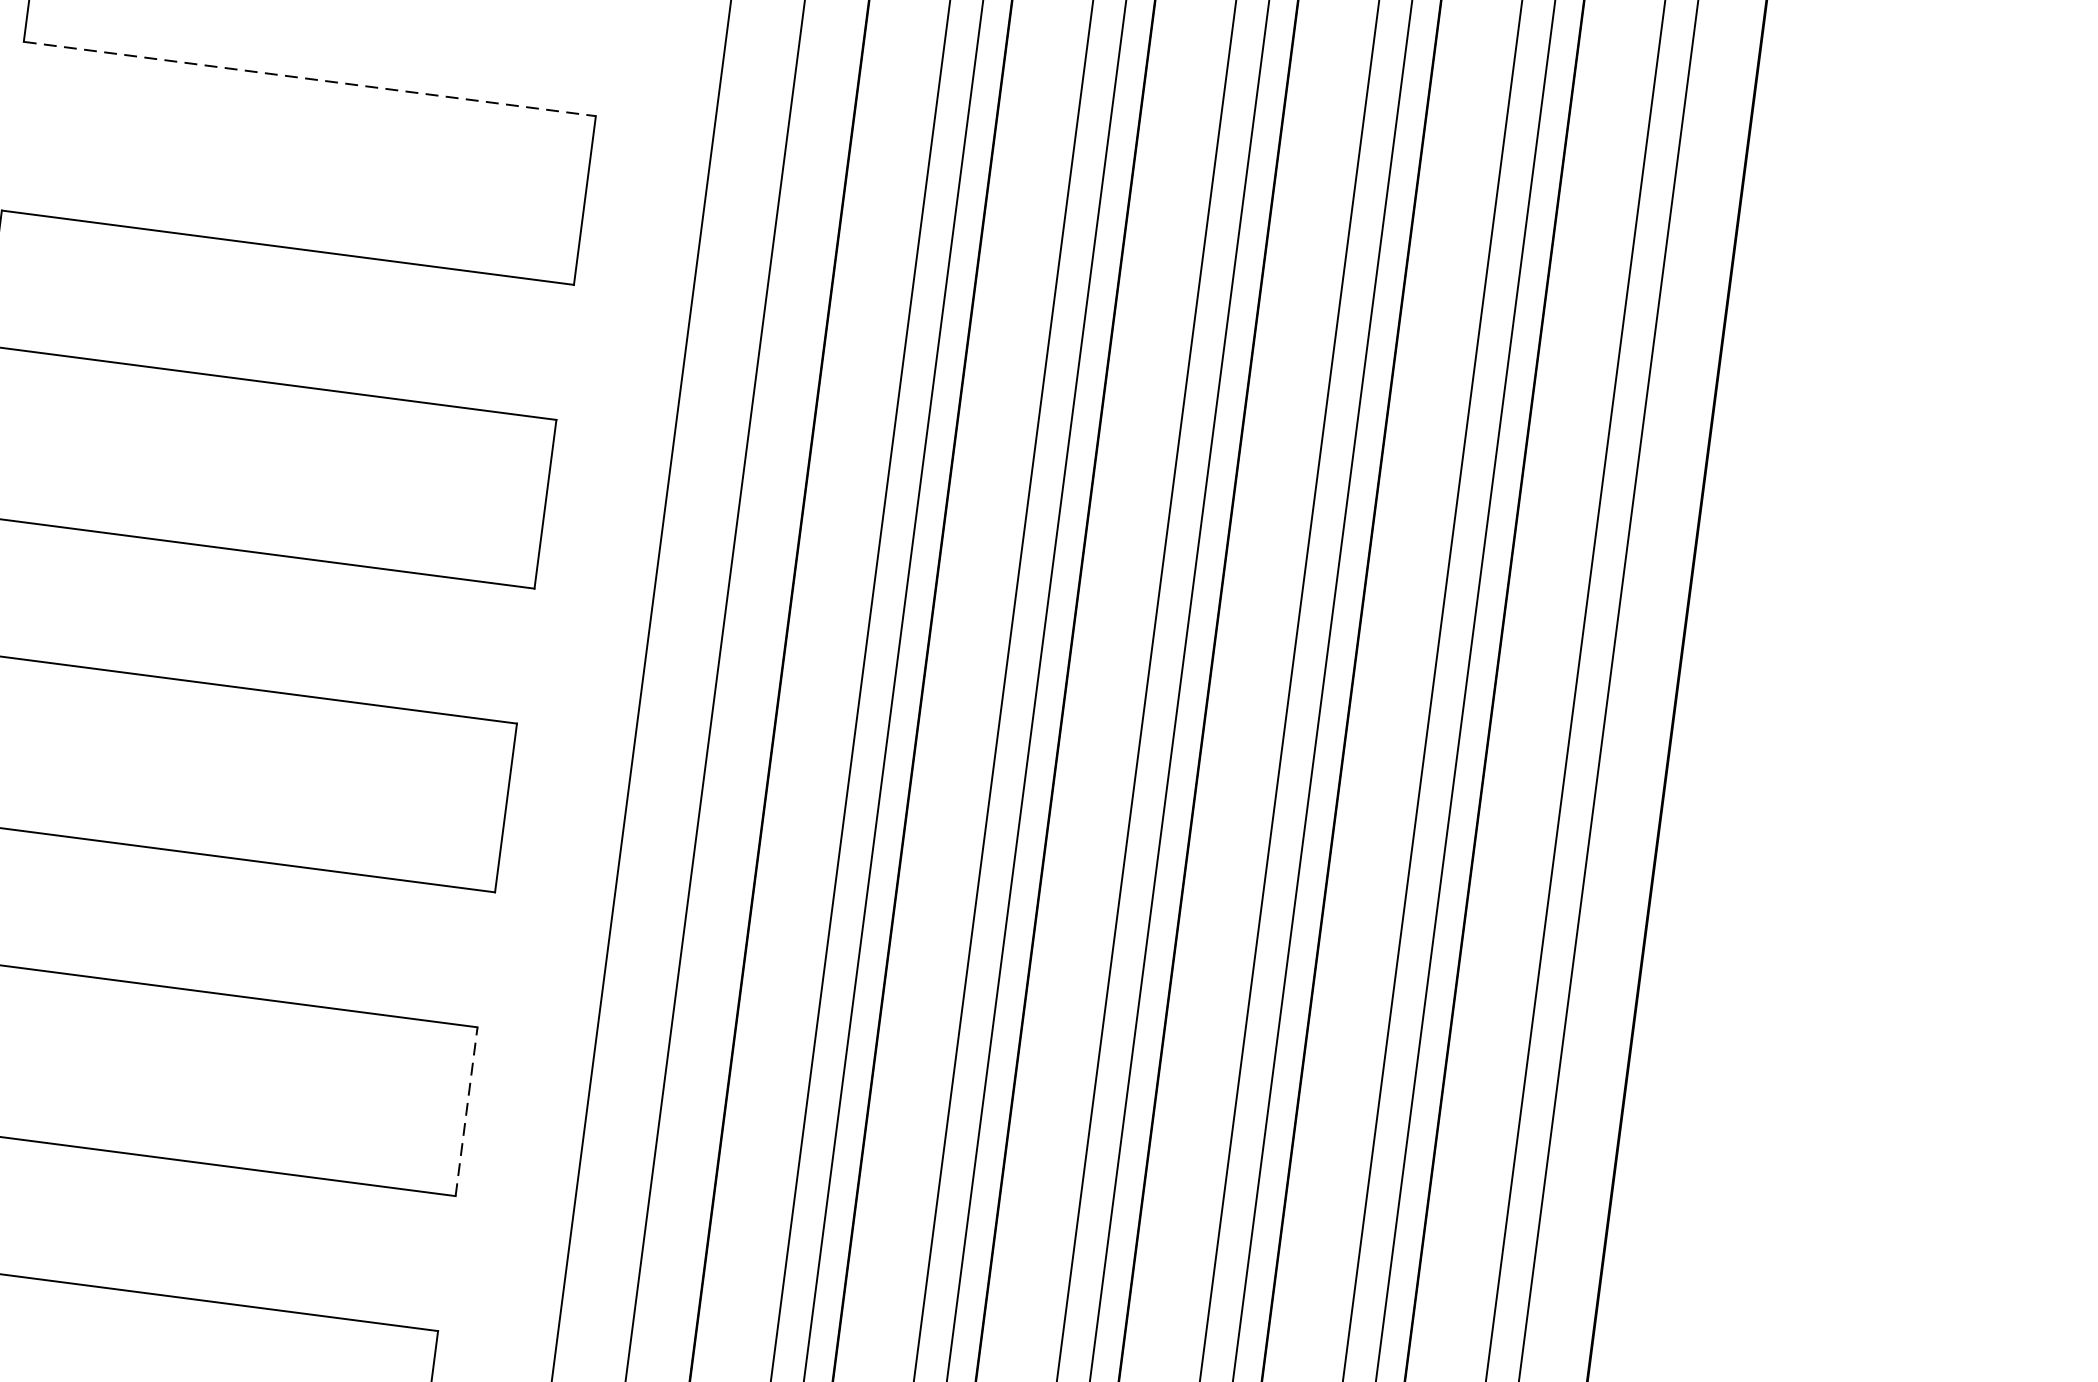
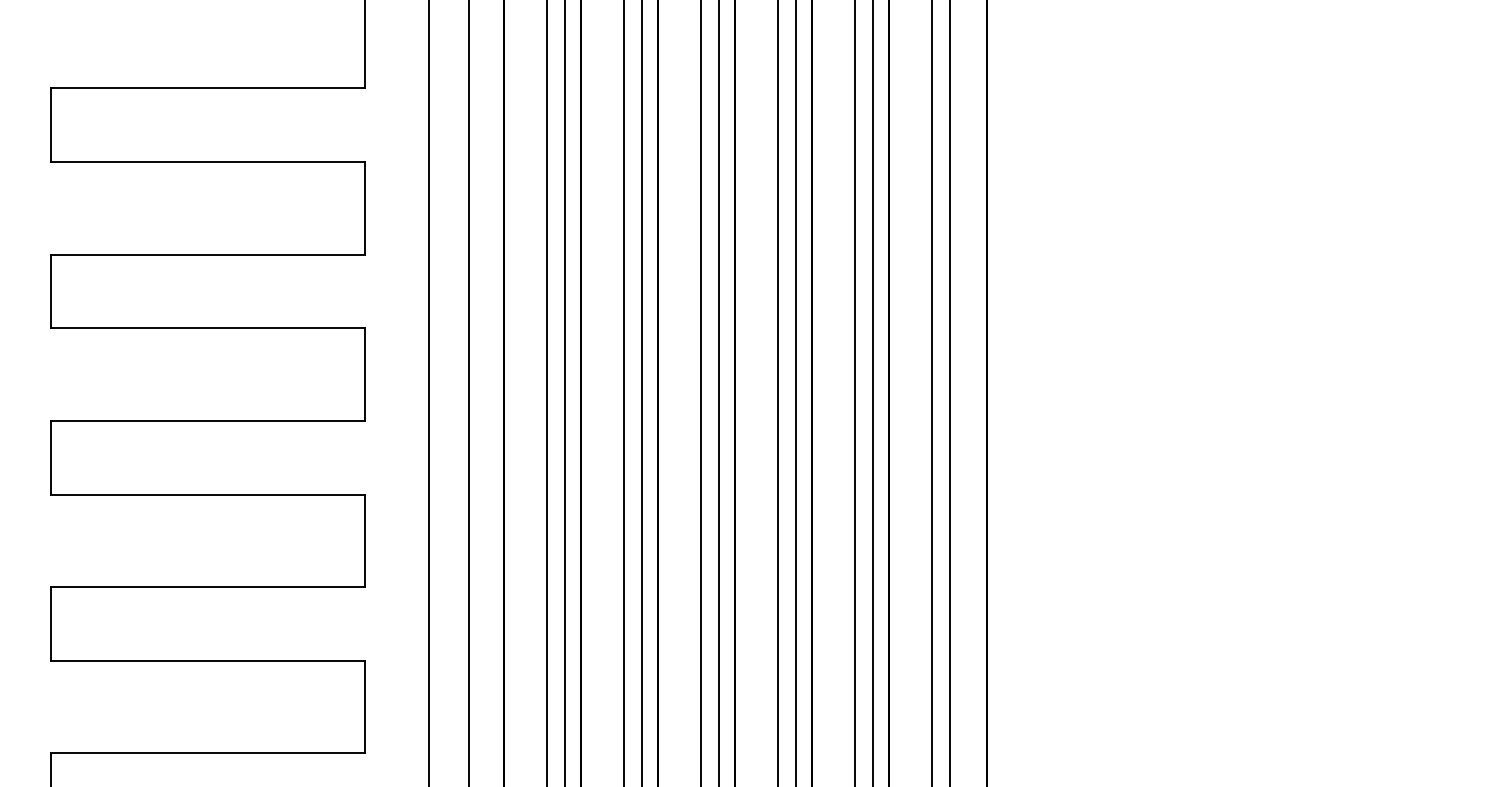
line: (310, 79) -> (208, 162), dashed -> solid
line: (466, 1110) -> (364, 706), dashed -> solid

